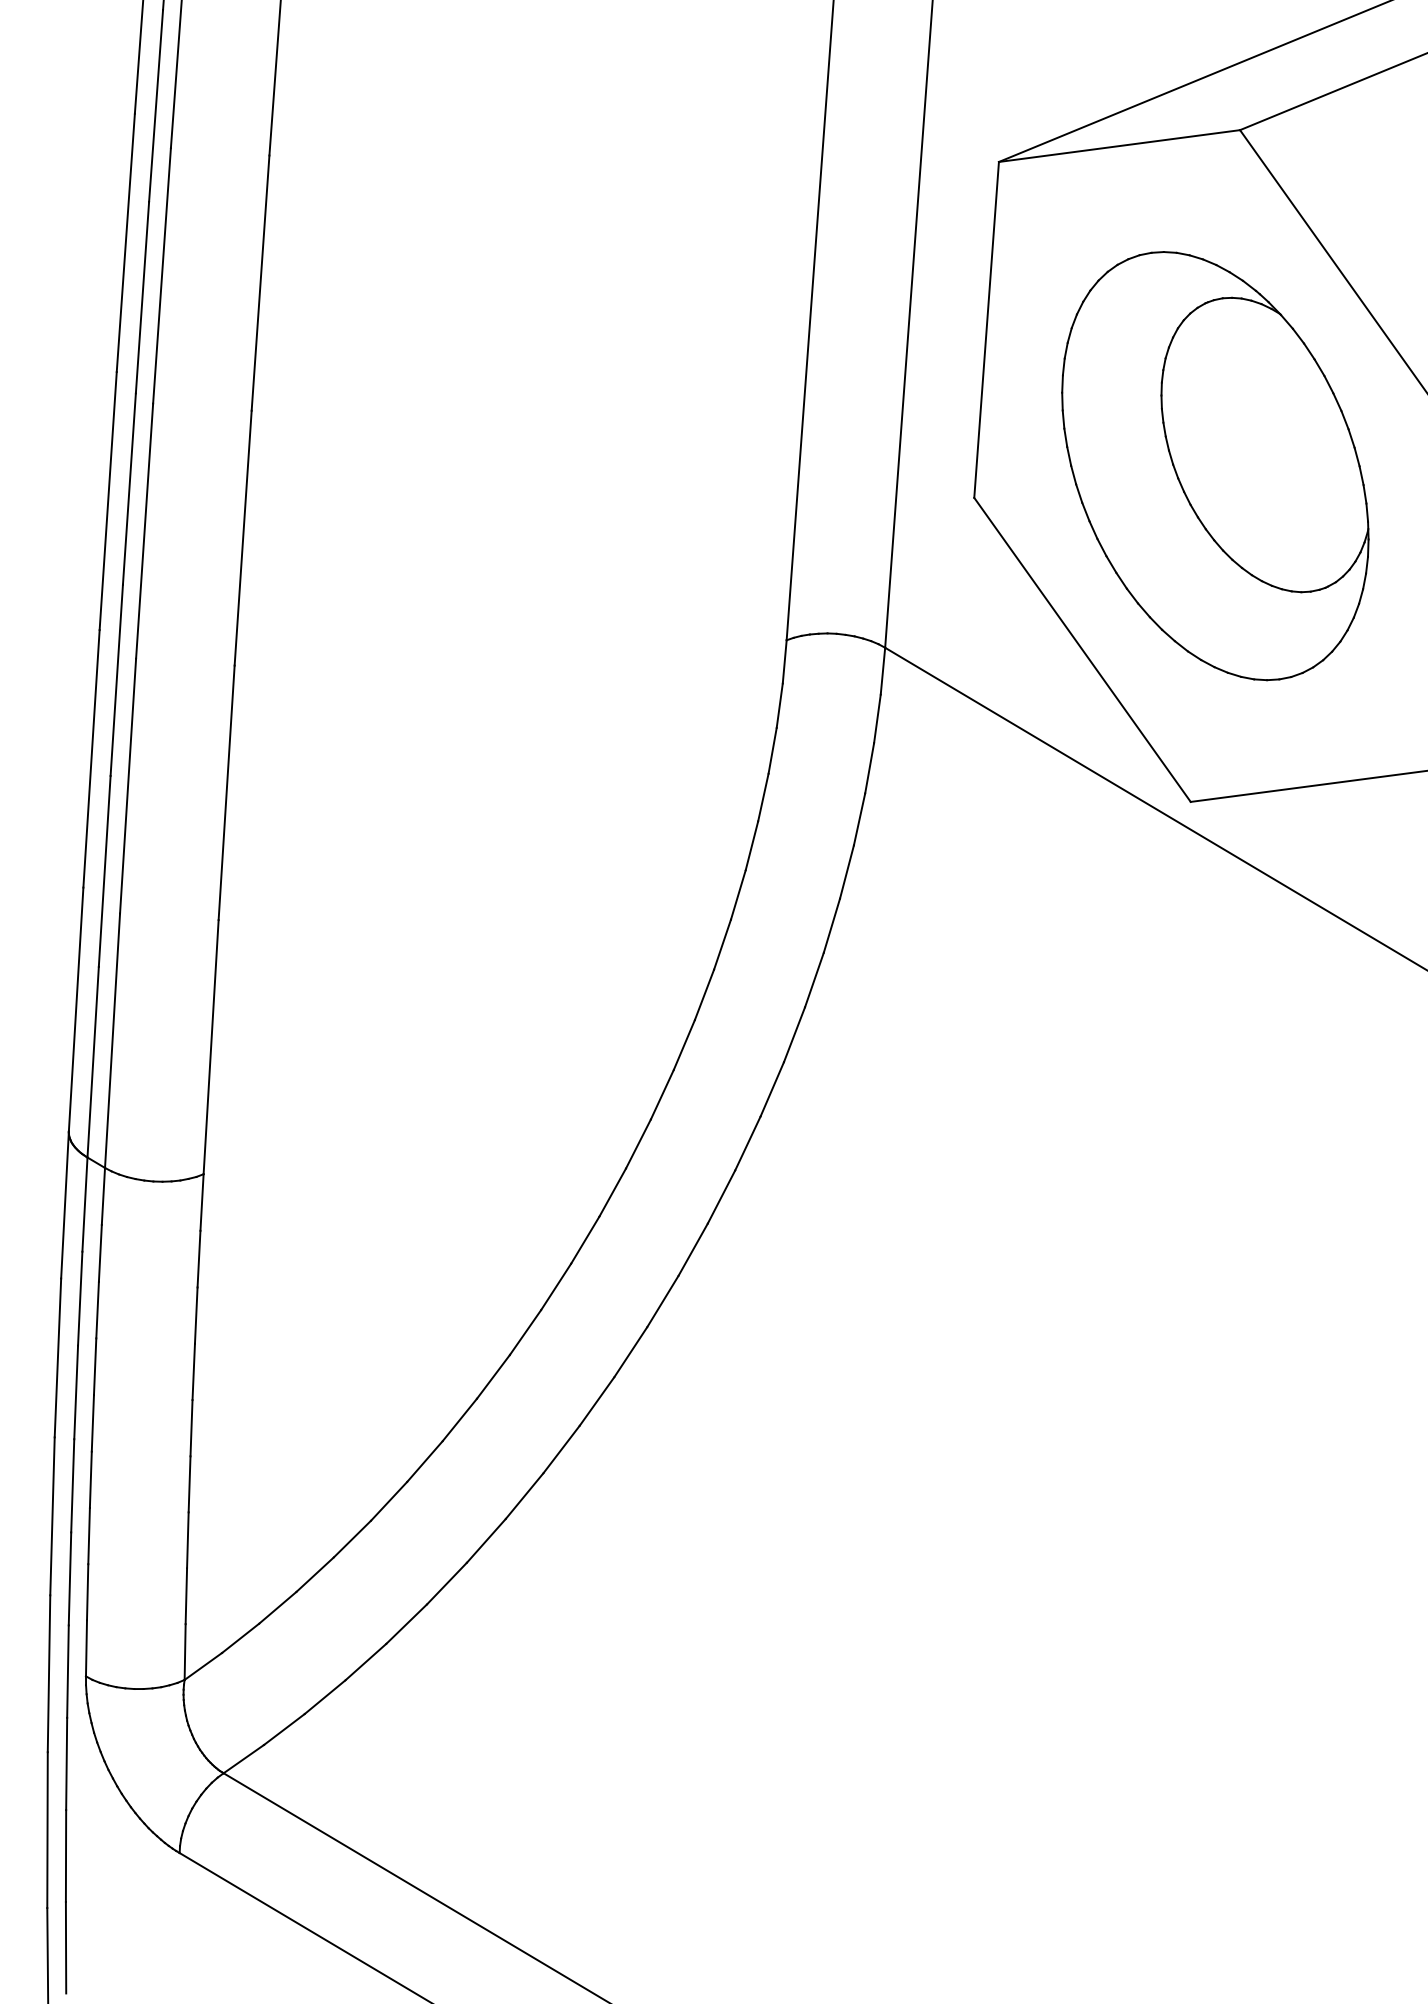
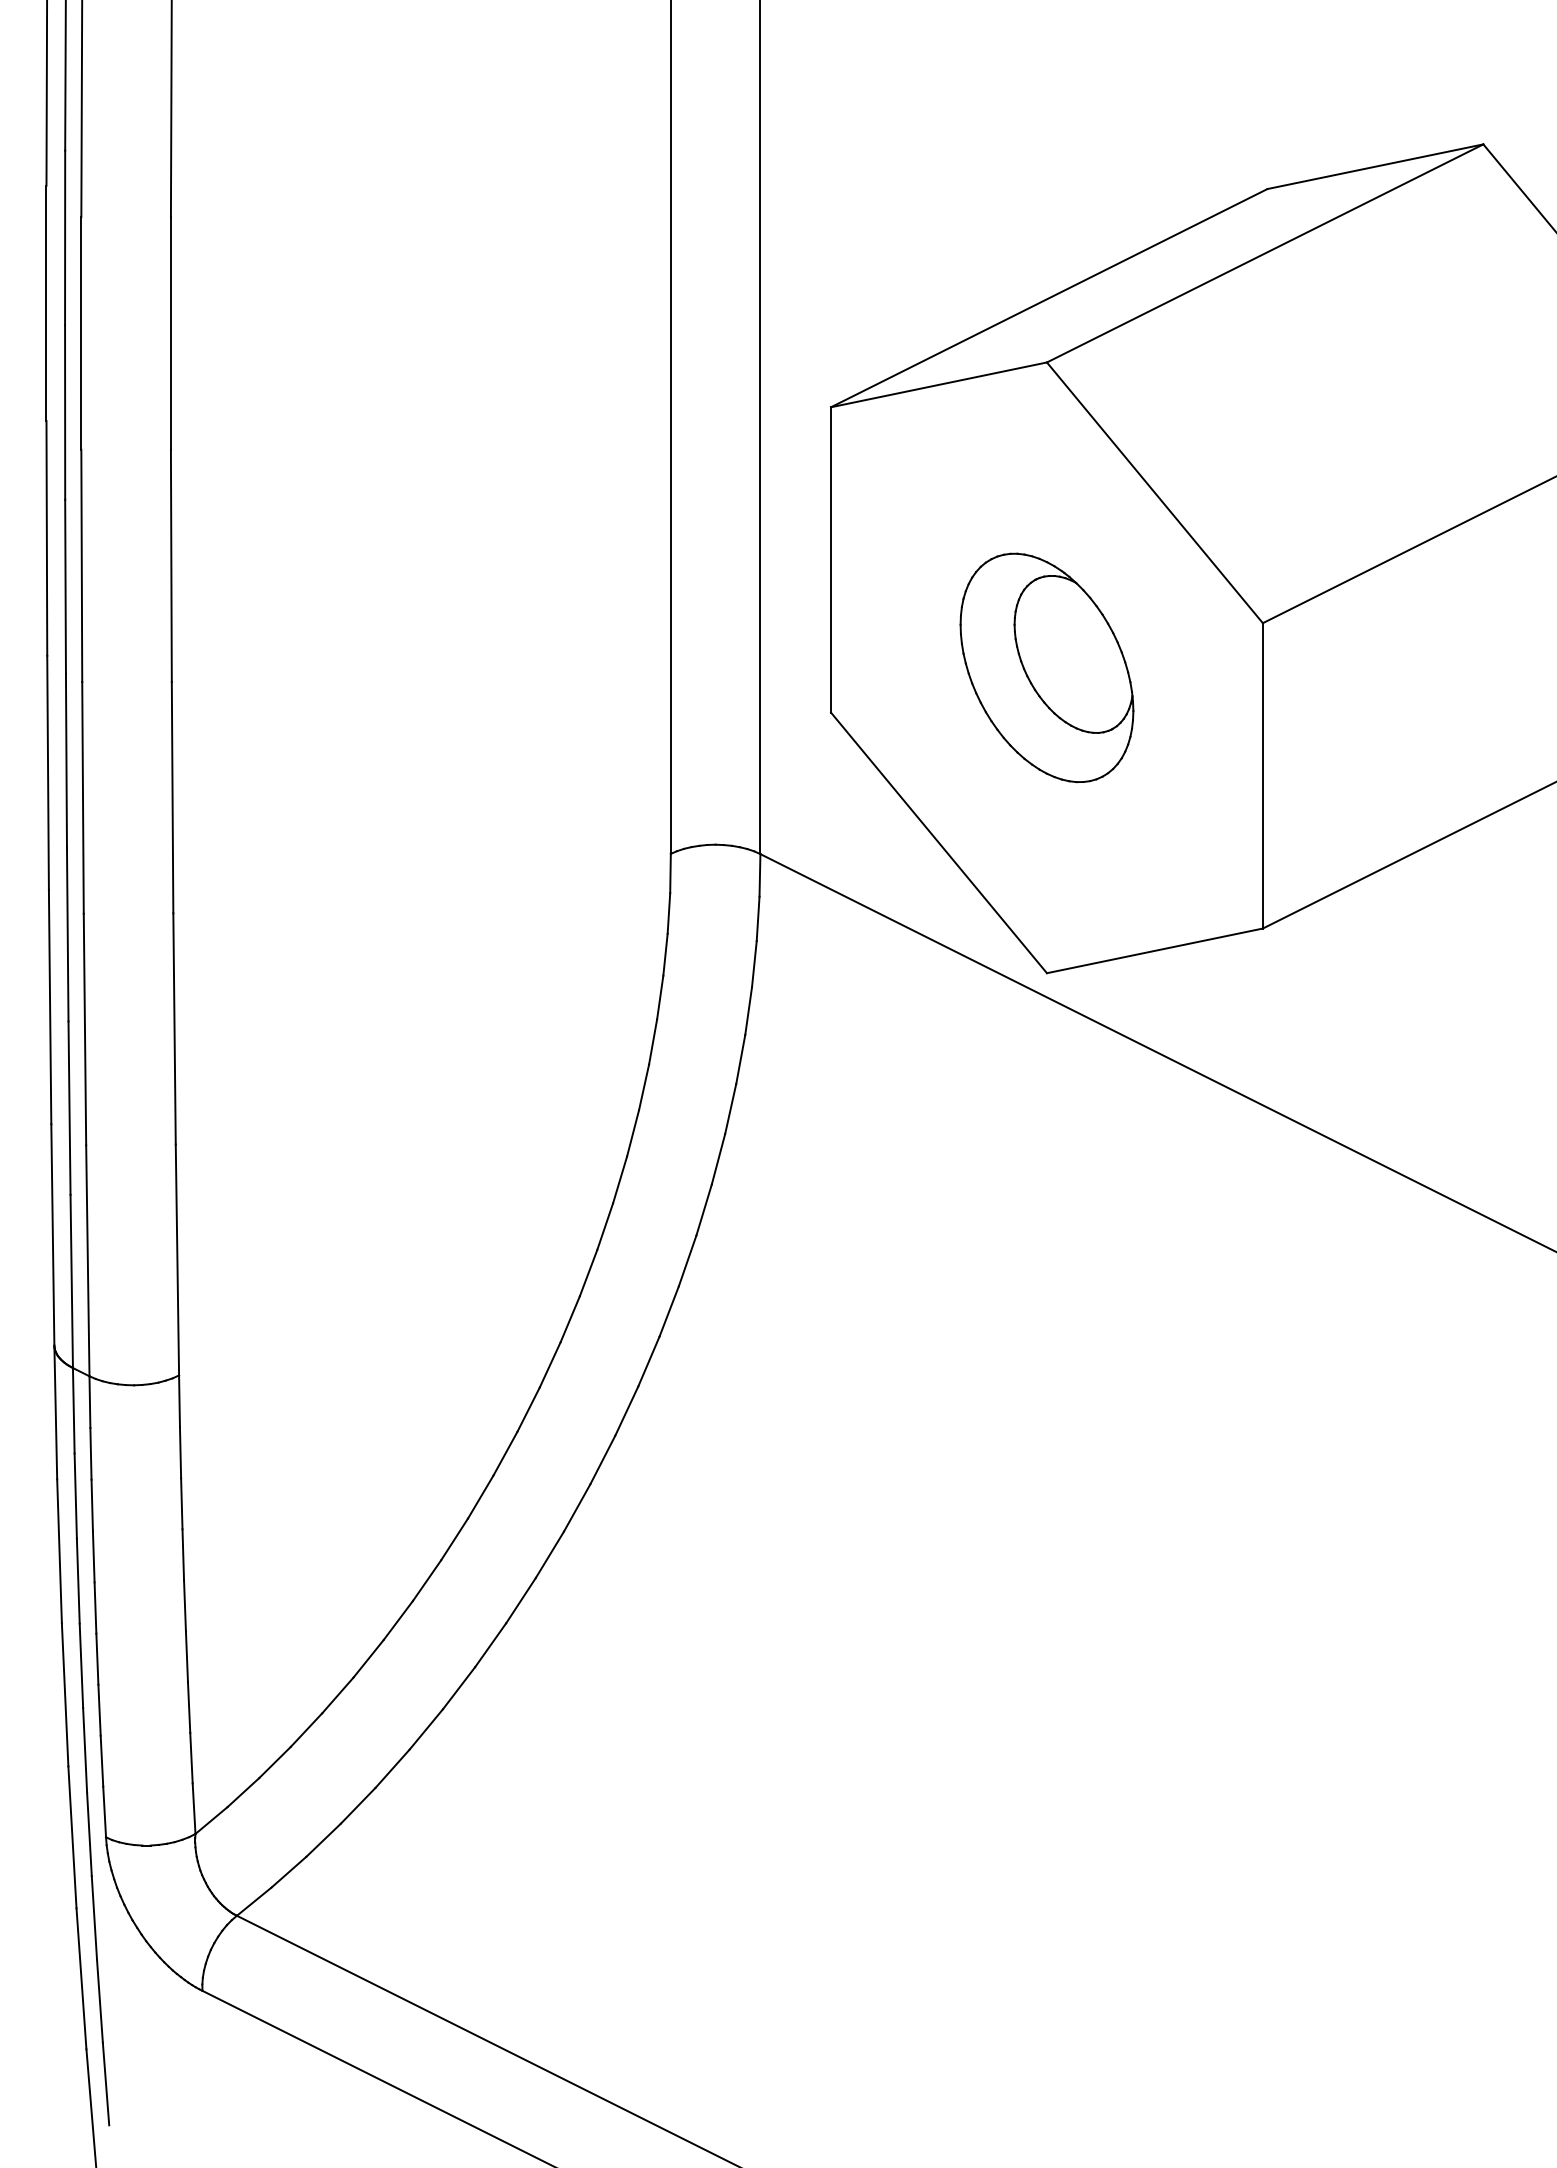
part: (1214, 465) -> (1046, 667), size x0.6

